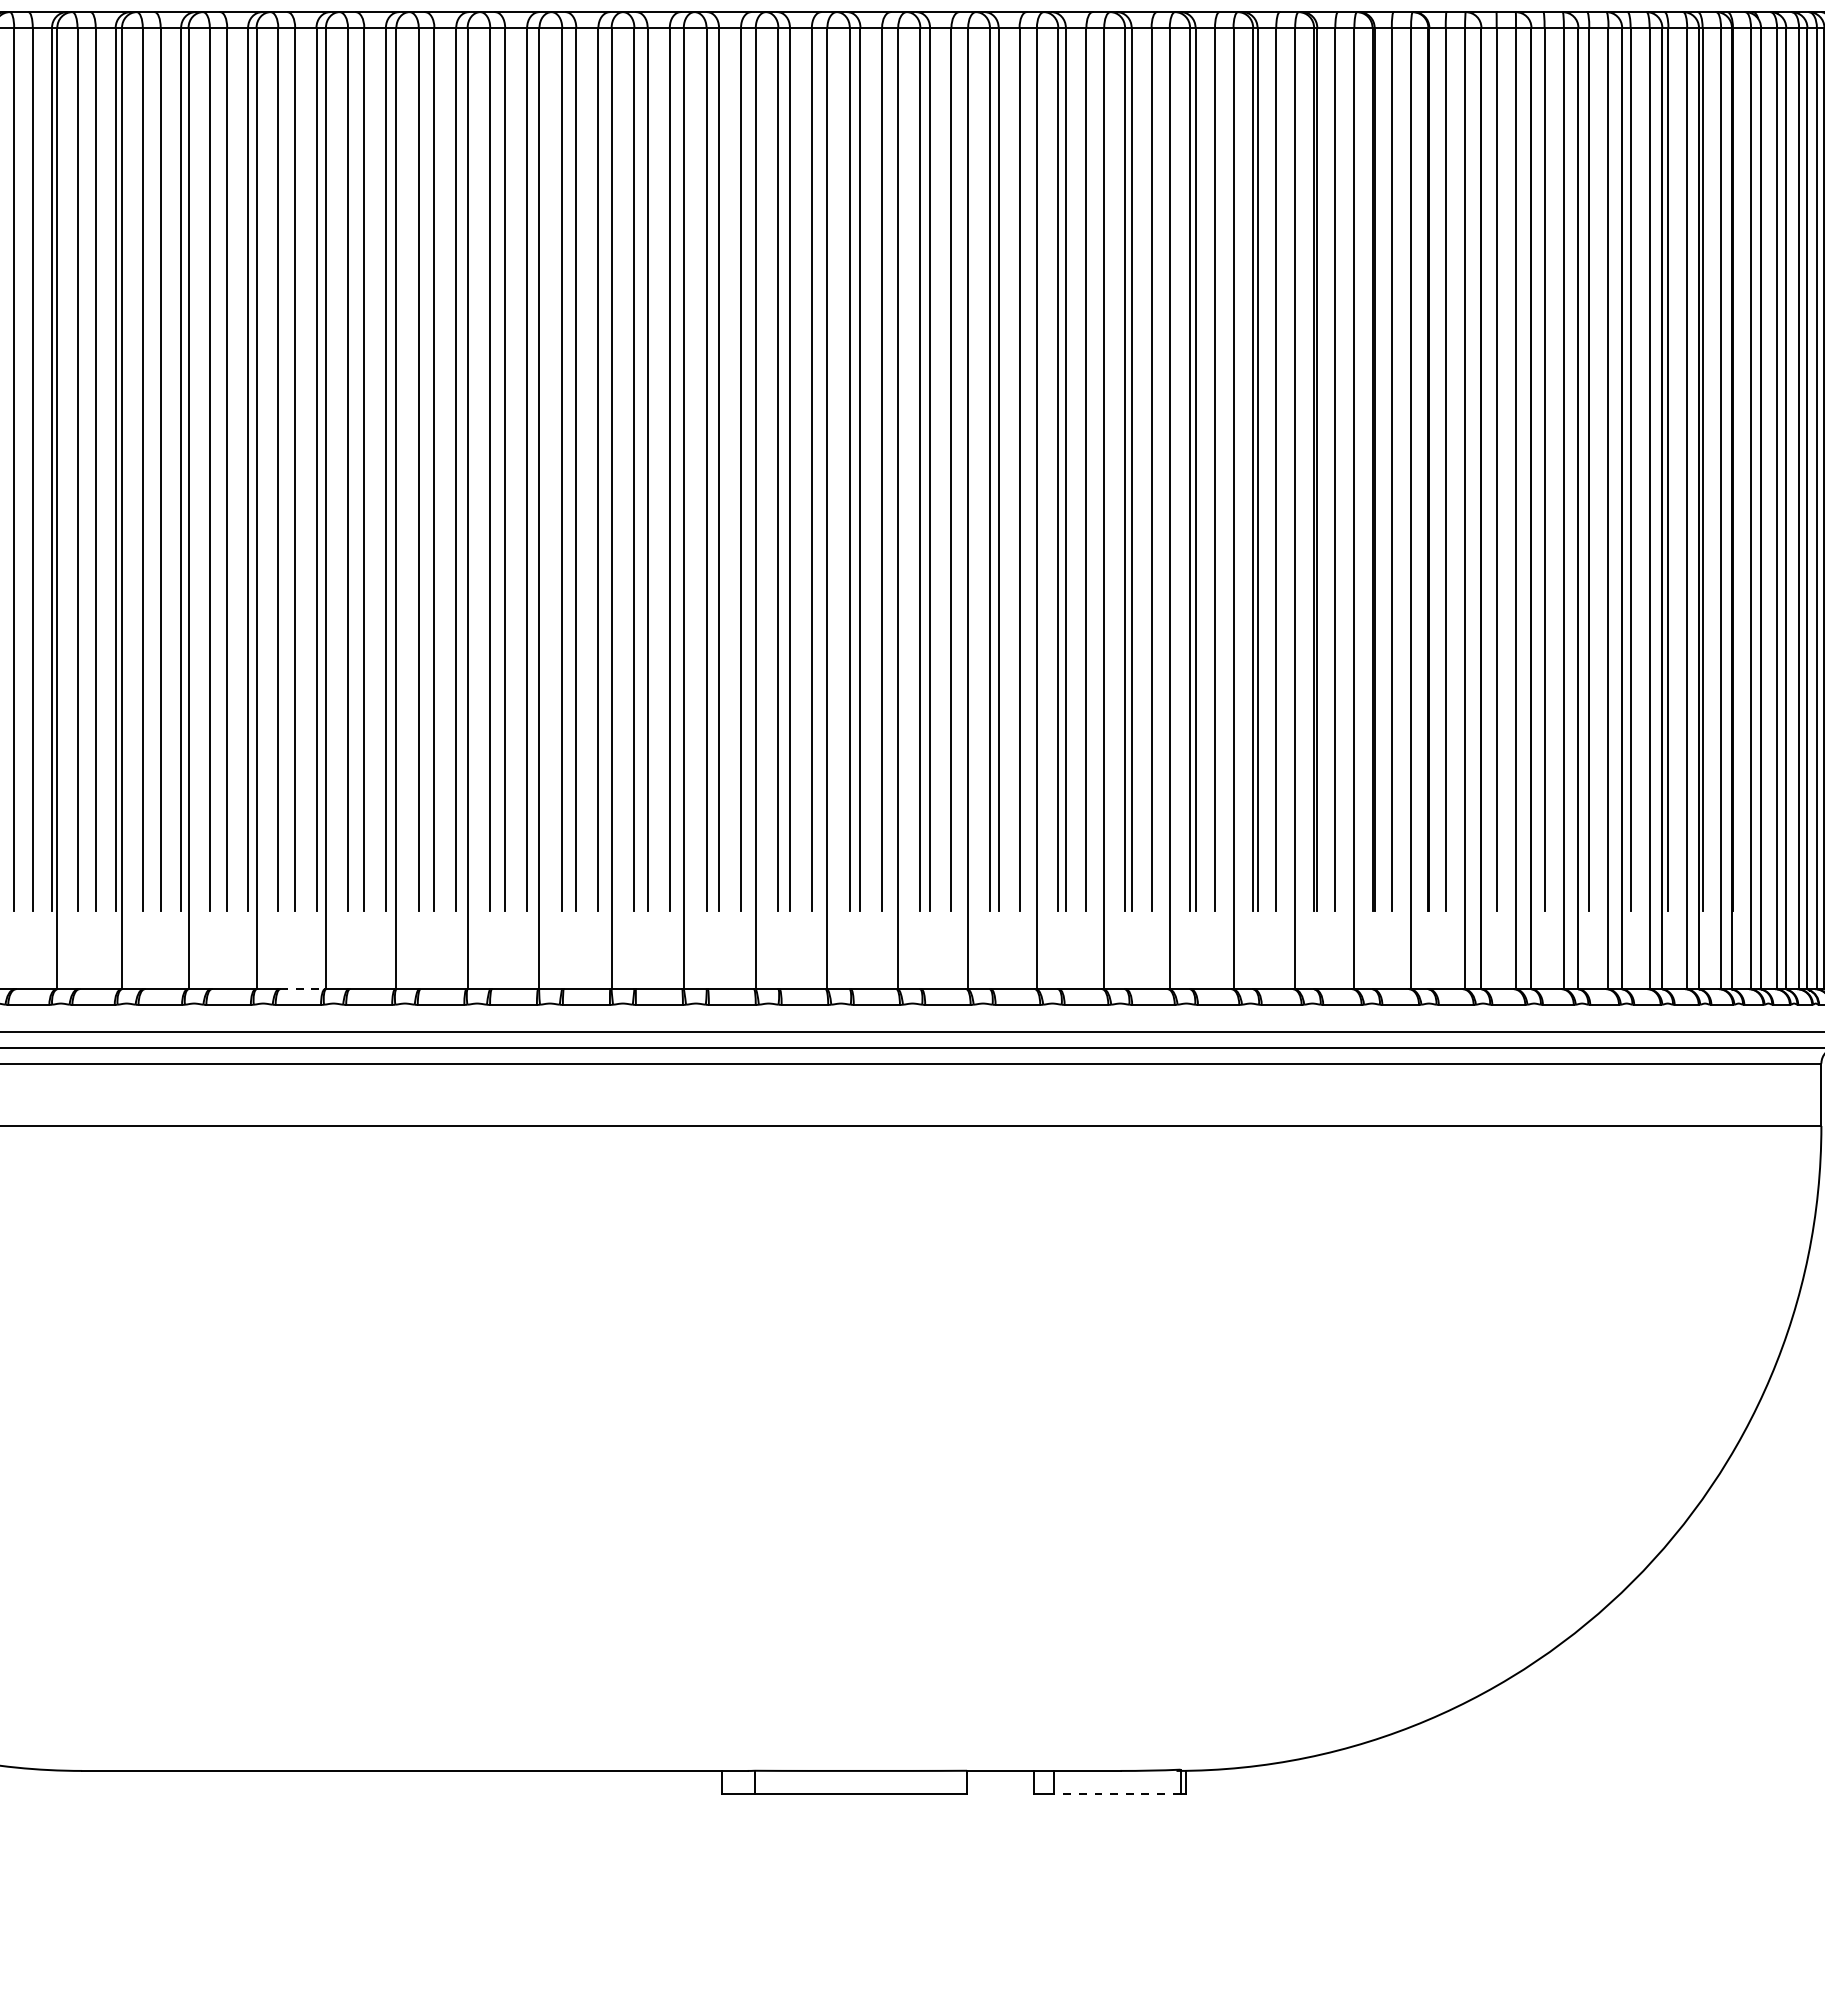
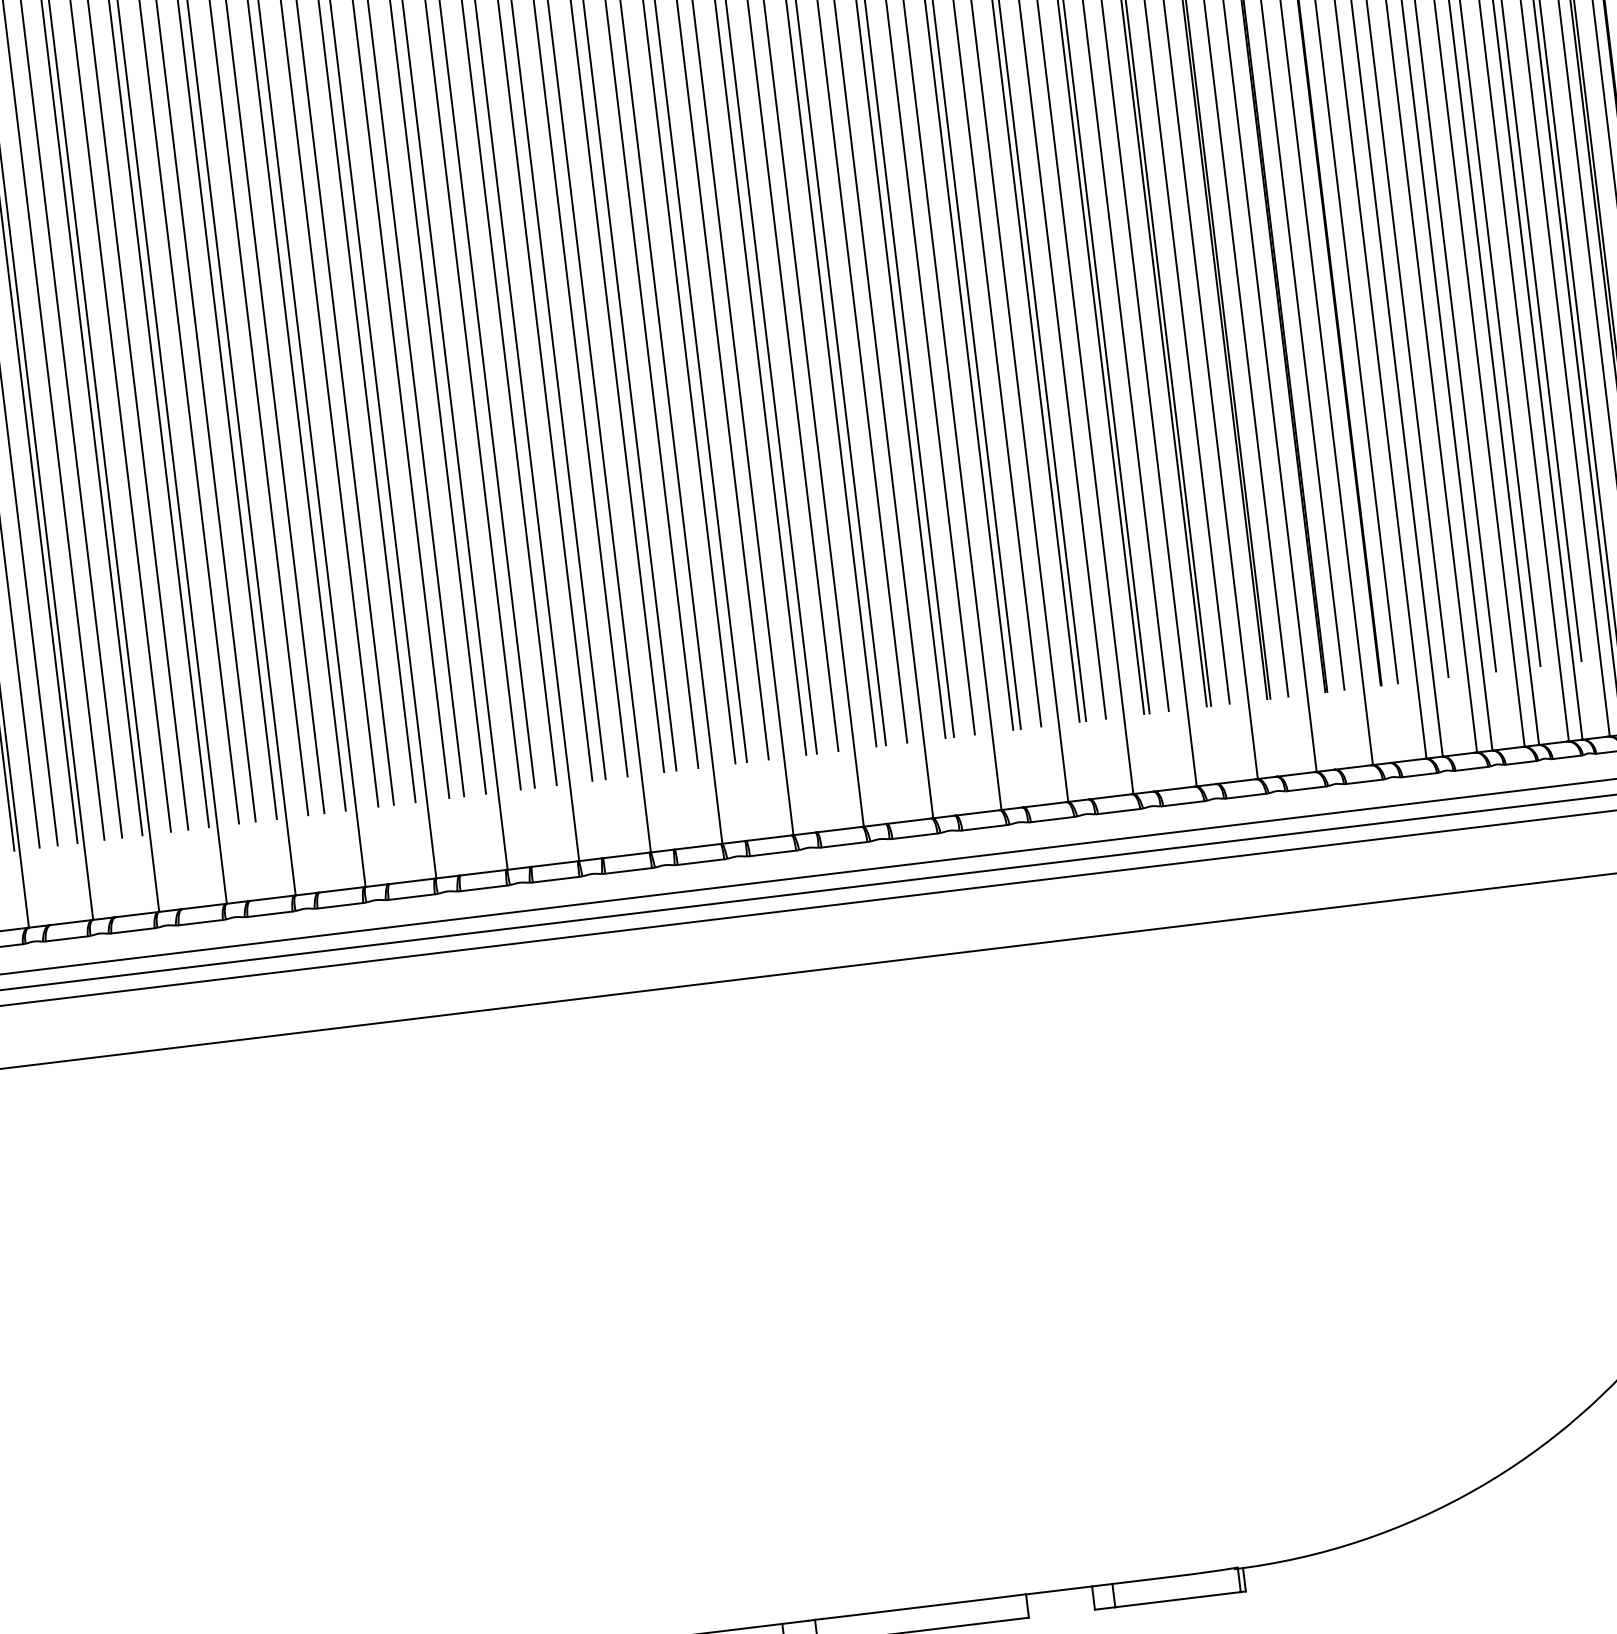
line: (303, 989) -> (273, 898), dashed -> solid
line: (1116, 1794) -> (1177, 1599), dashed -> solid

